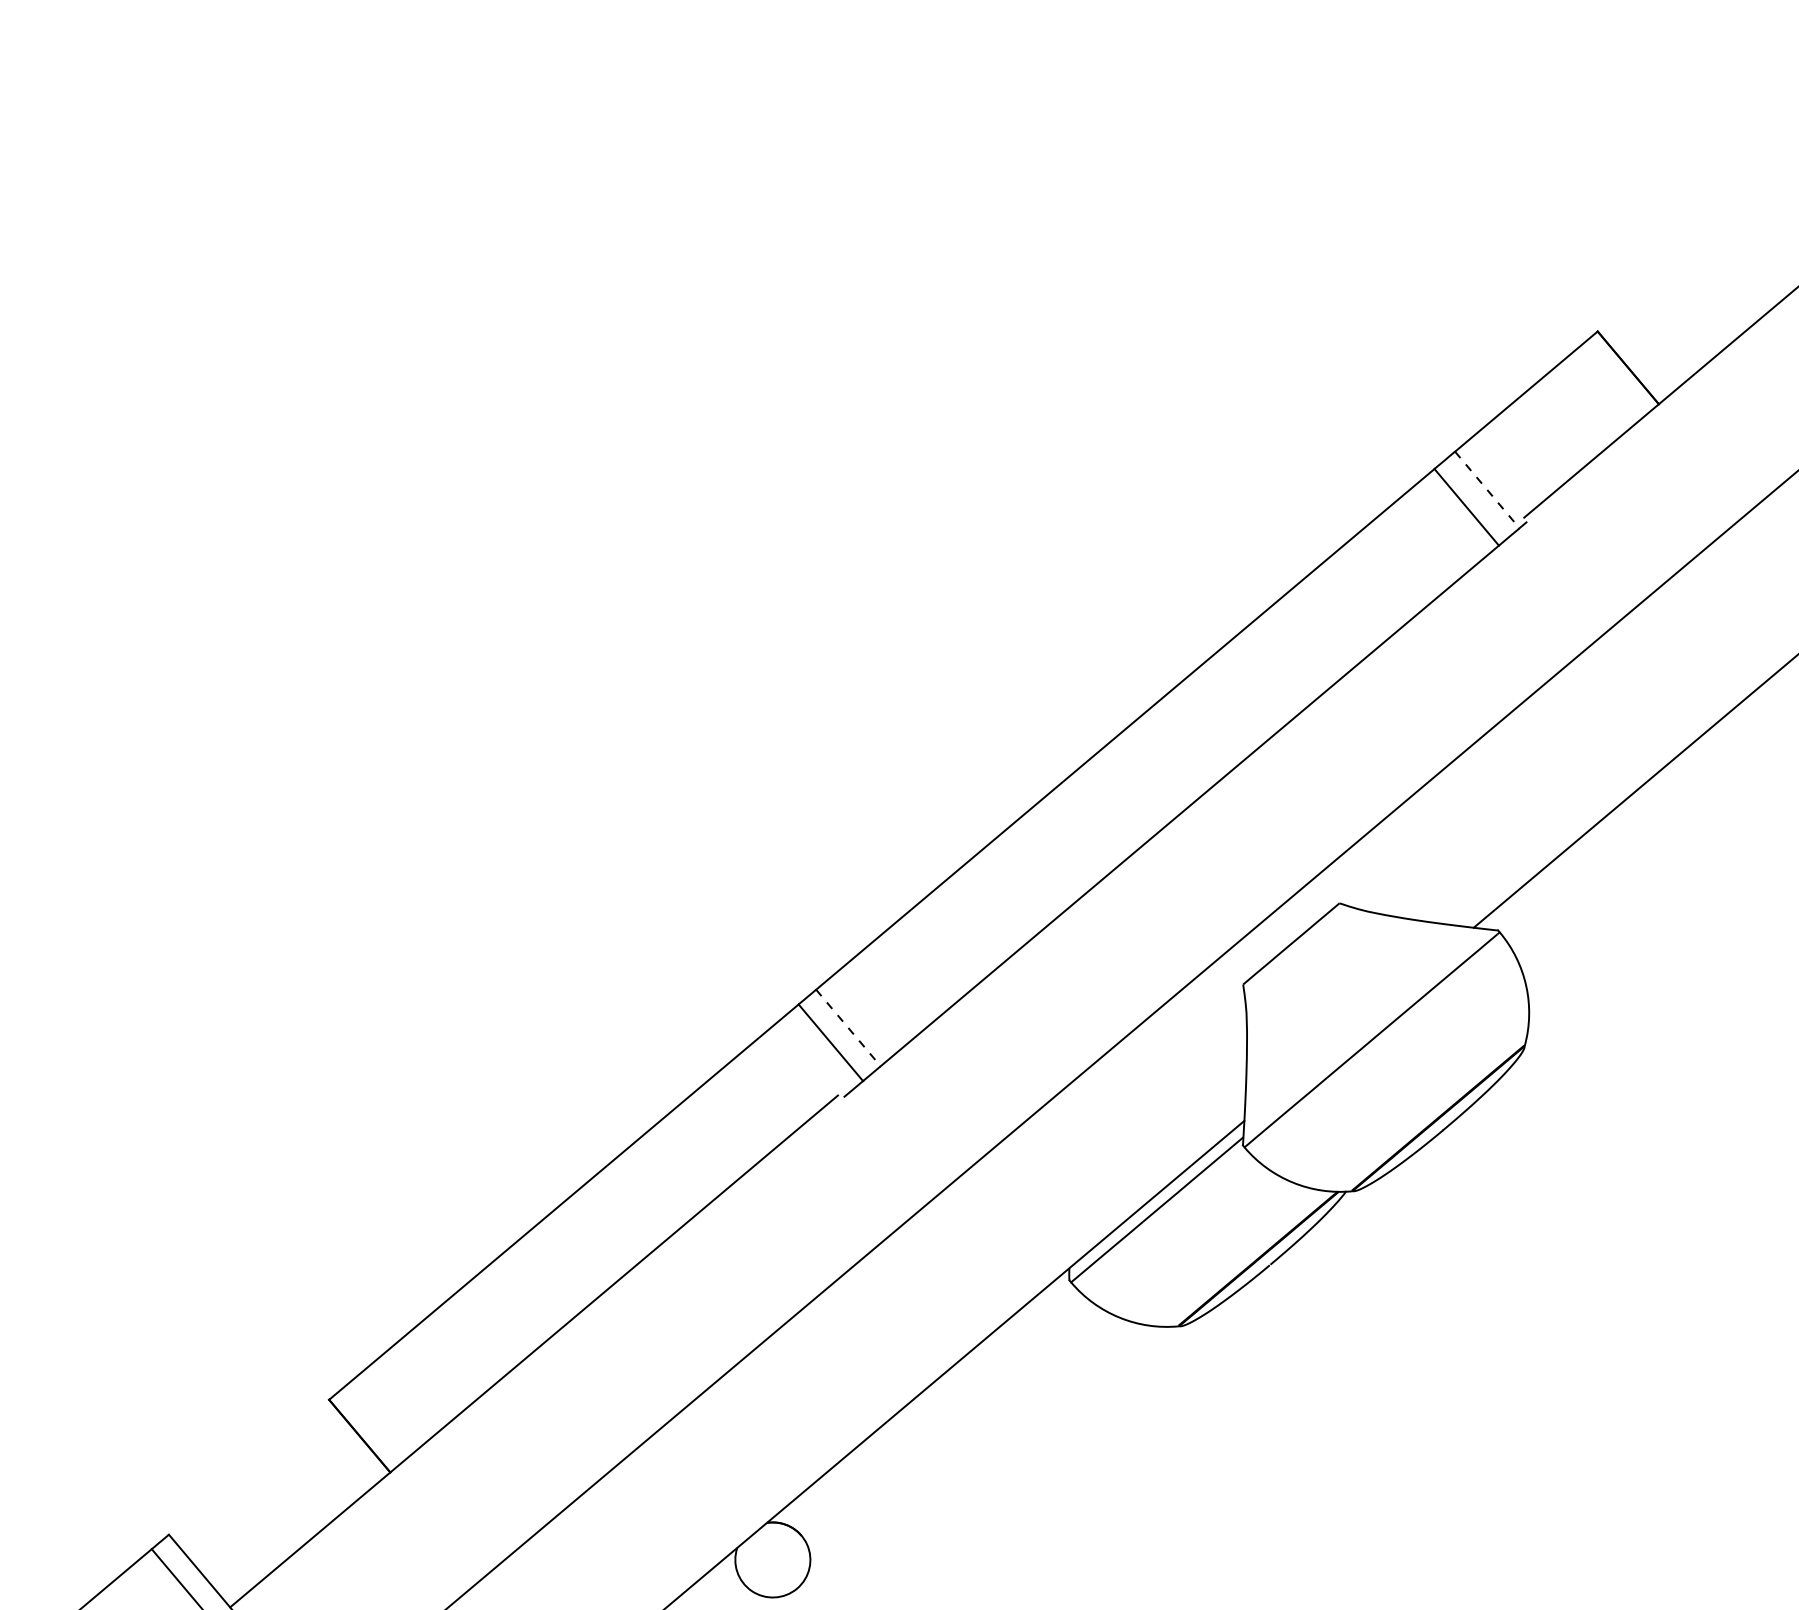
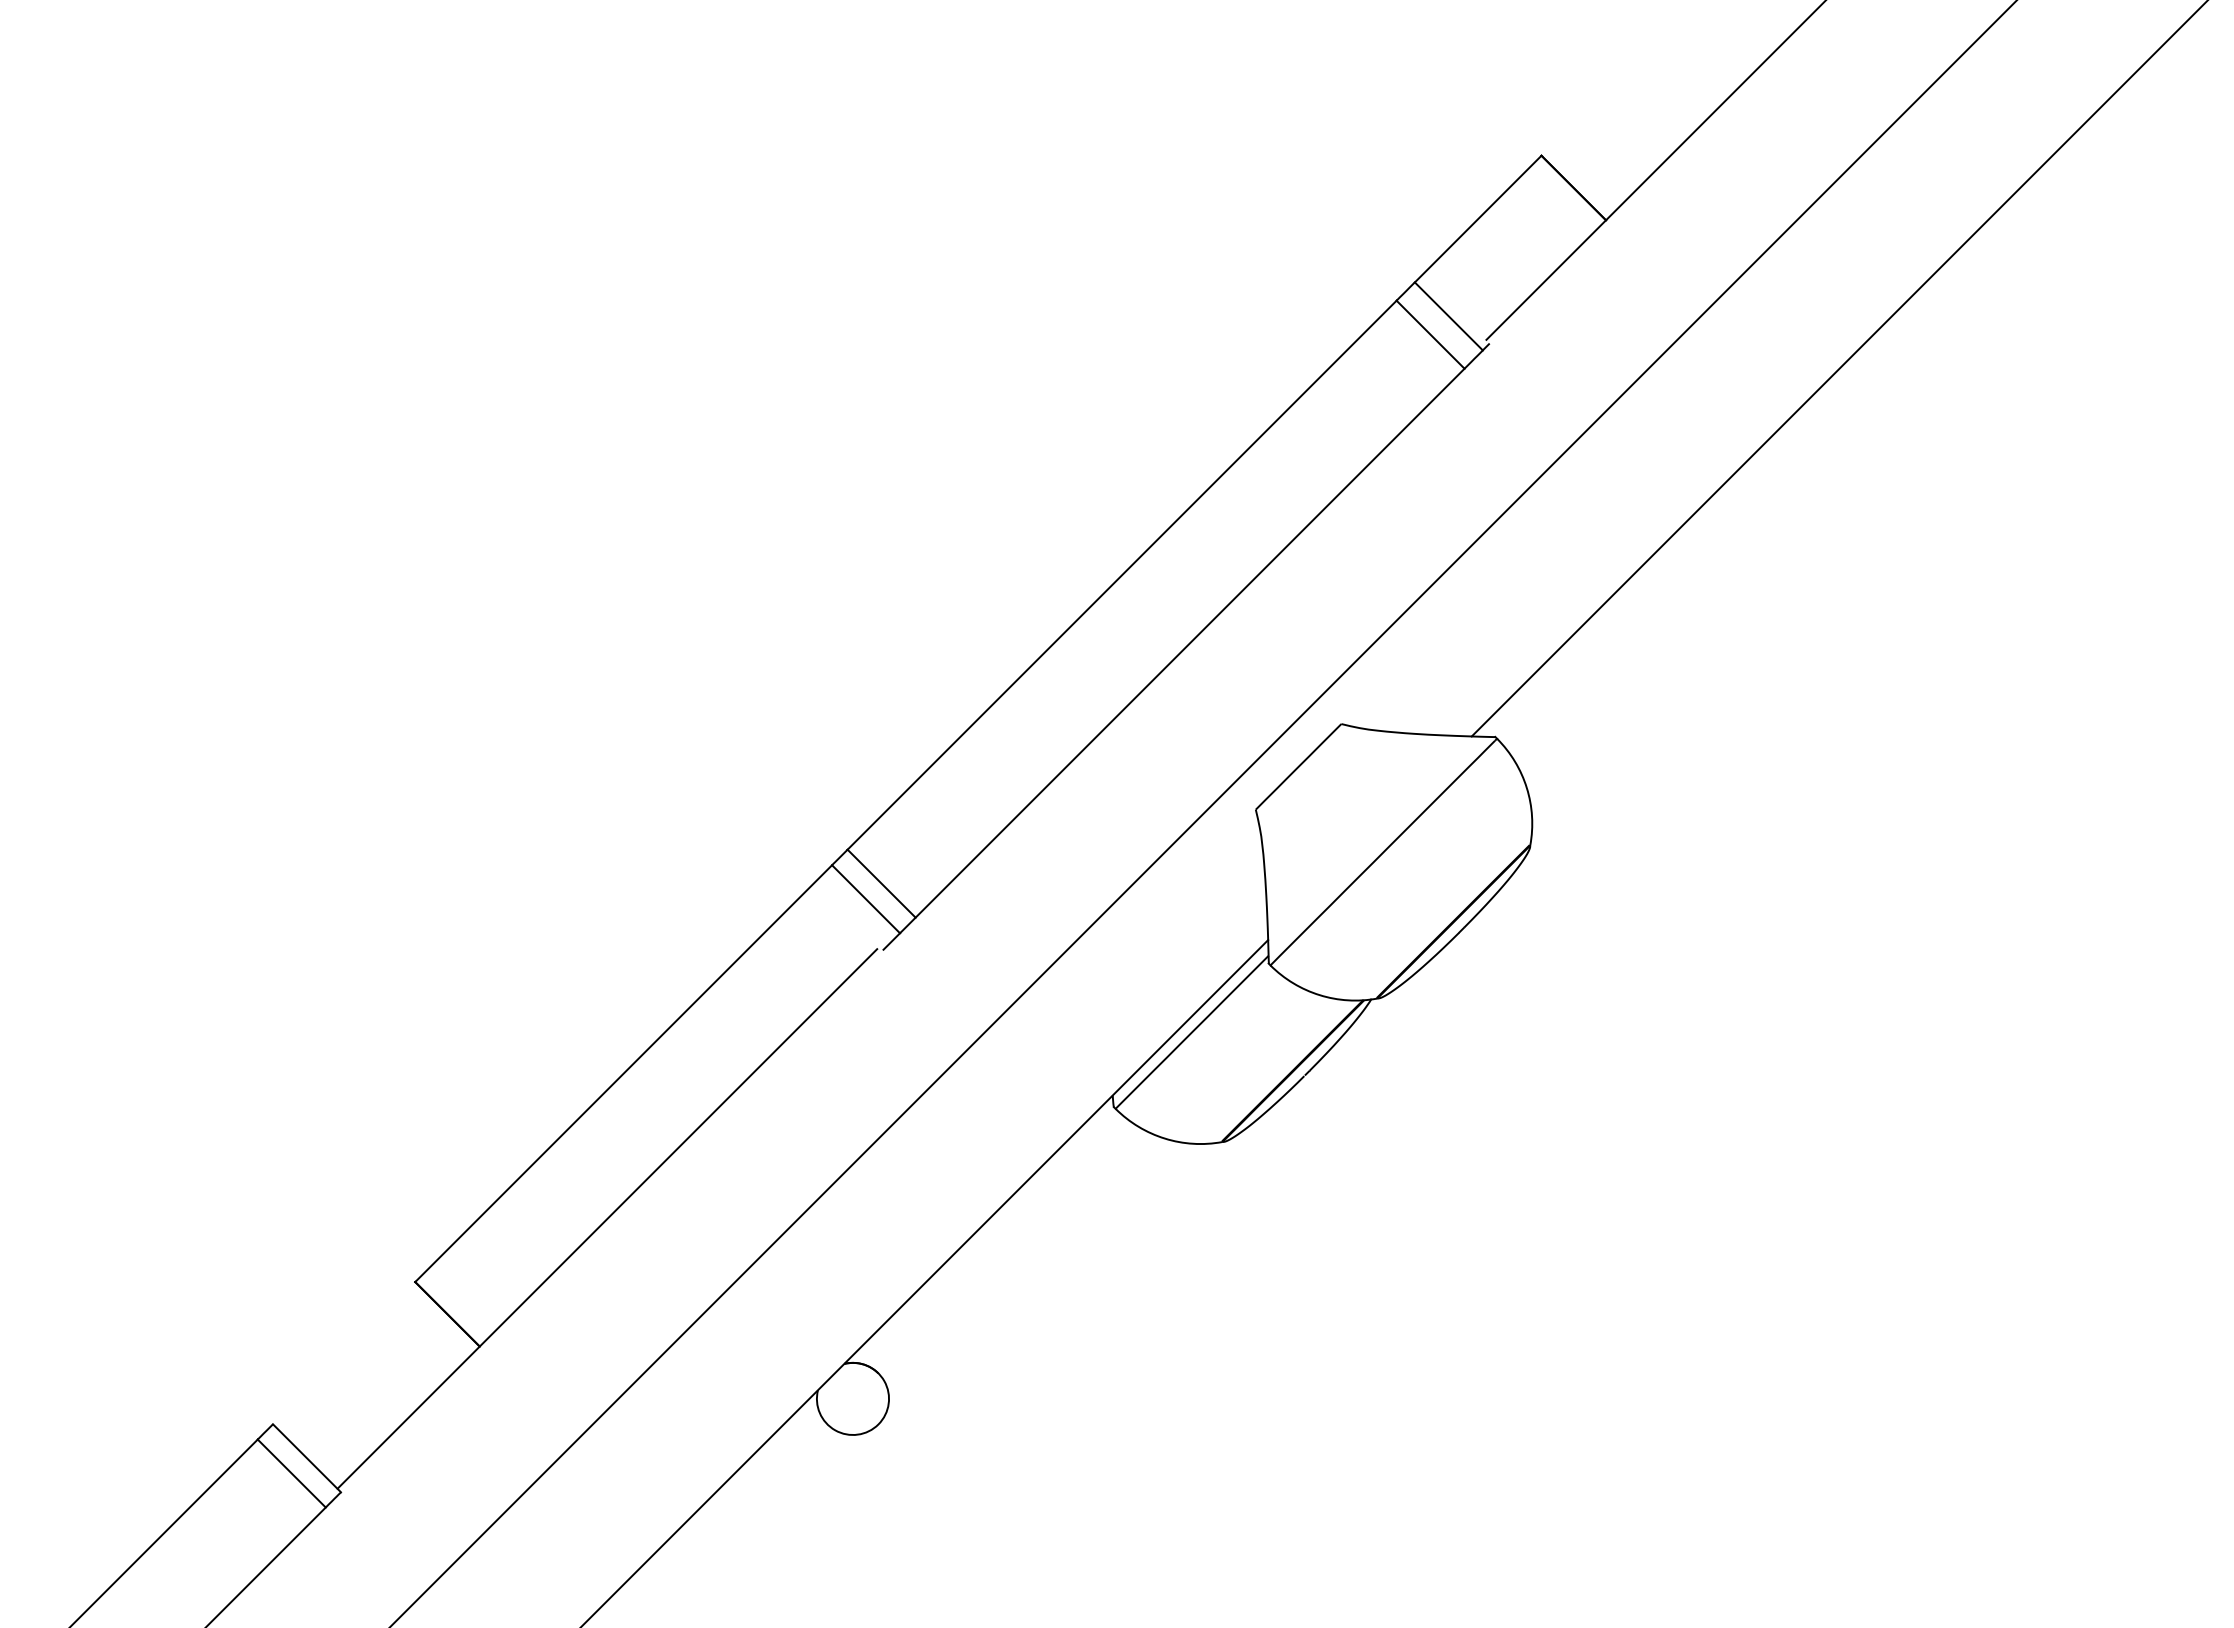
line: (1487, 490) -> (1449, 316), dashed -> solid
line: (848, 1028) -> (881, 884), dashed -> solid

